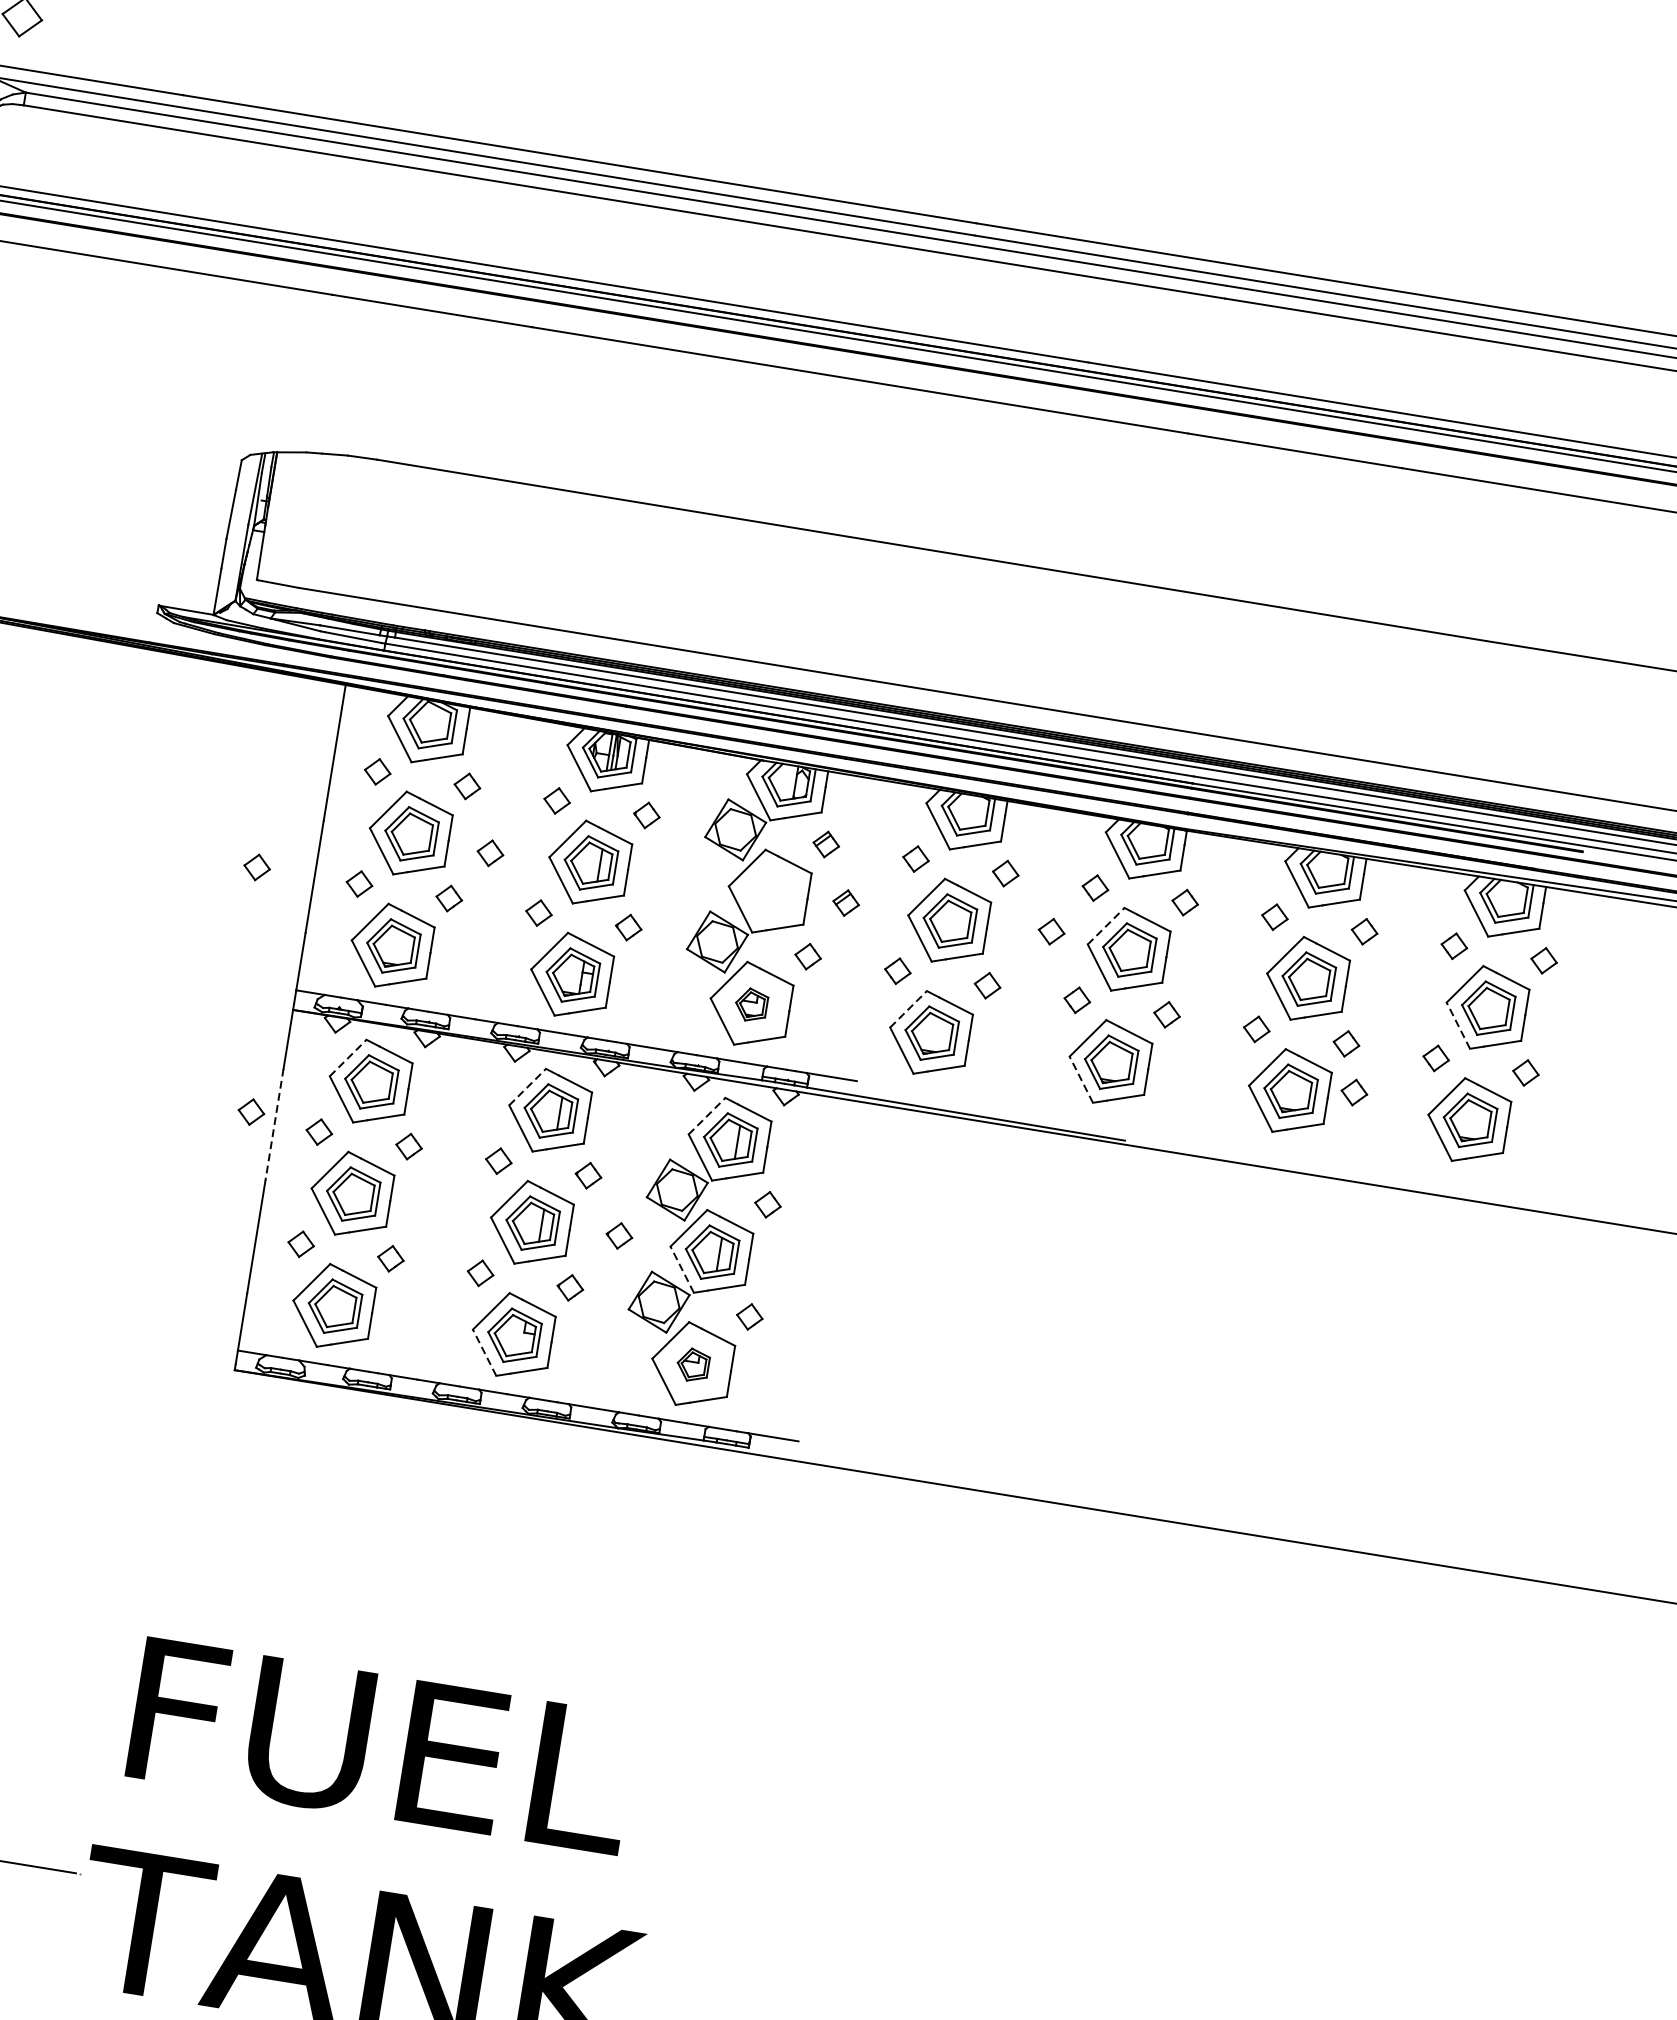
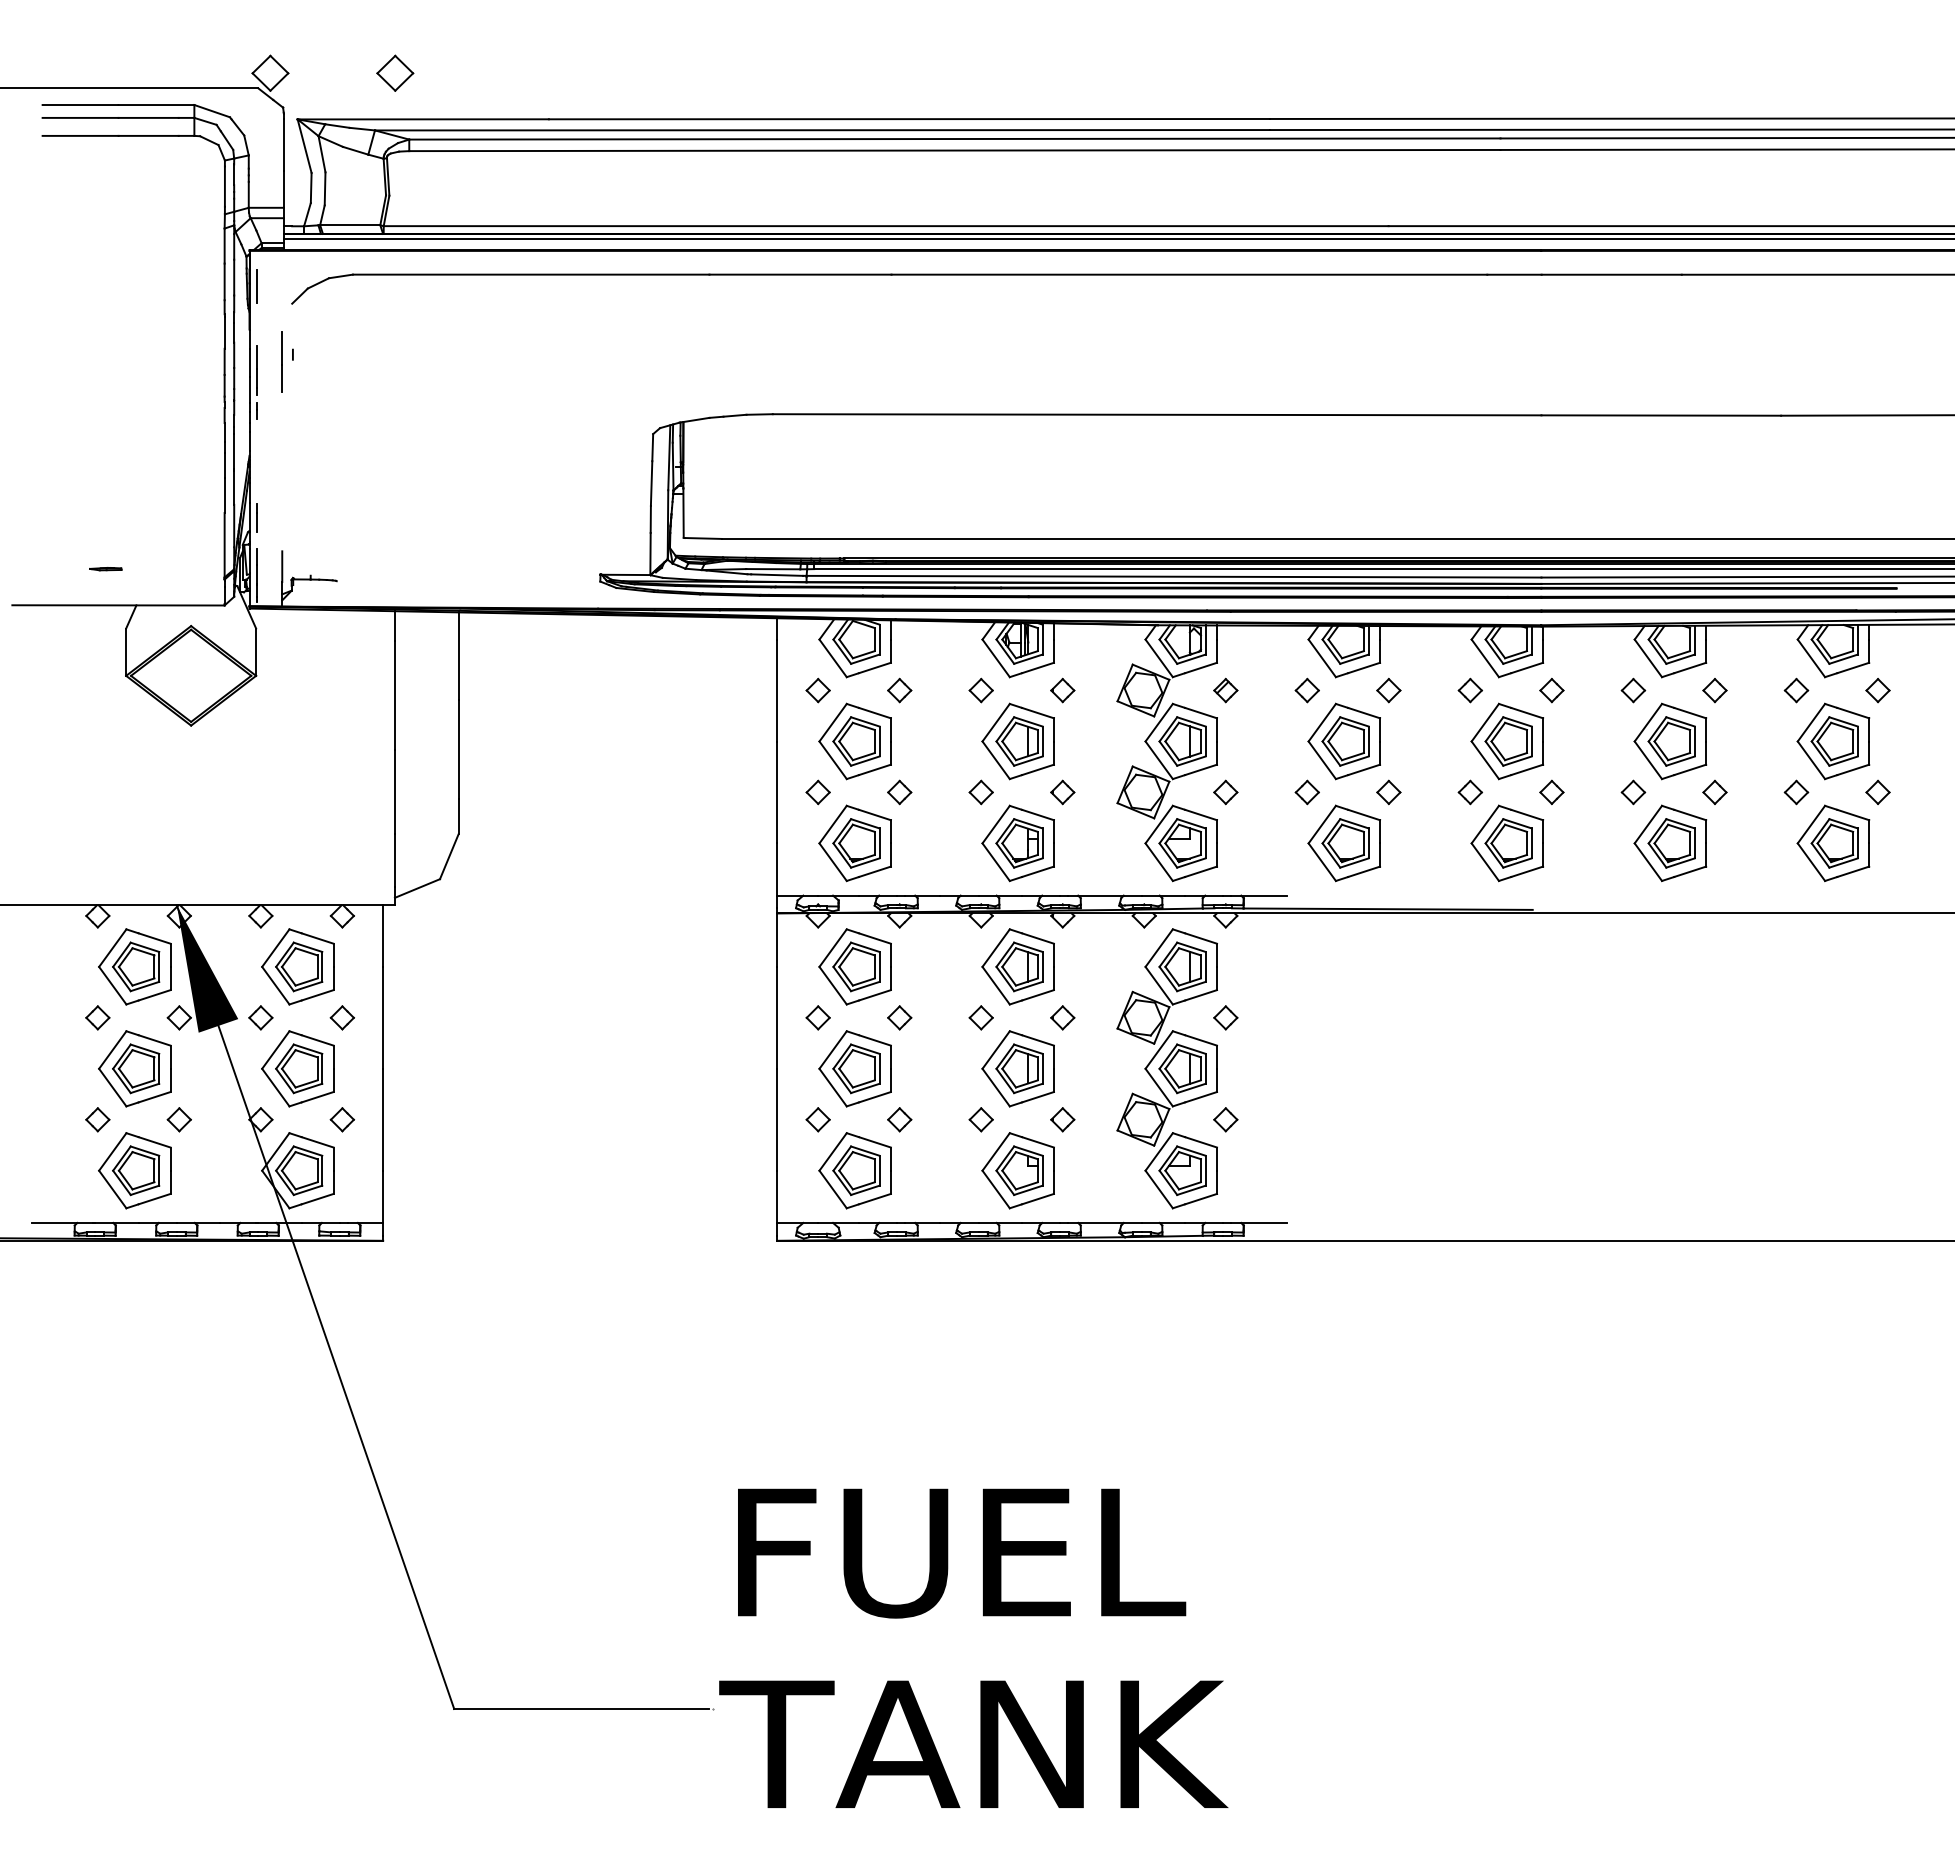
part: (490, 853) -> (929, 746), removed
part: (256, 867) -> (724, 792), removed
part: (769, 892) -> (1182, 741), added
part: (845, 903) -> (1251, 739), removed
line: (1106, 926) -> (1485, 722), dashed -> solid
part: (1051, 931) -> (1437, 735), removed
part: (751, 1005) -> (1182, 843), size x1.67
line: (908, 1009) -> (1322, 824), dashed -> solid
line: (1458, 1024) -> (1811, 759), dashed -> solid
line: (348, 1057) -> (833, 947), dashed -> solid
line: (1081, 1078) -> (1485, 861), dashed -> solid
line: (528, 1086) -> (996, 947), dashed -> solid
part: (1354, 1091) -> (1728, 833), removed
part: (250, 1111) -> (754, 1009), removed
line: (707, 1115) -> (1159, 947), dashed -> solid
line: (274, 1124) -> (777, 1017), dashed -> solid
part: (619, 1235) -> (1098, 1066), removed
line: (681, 1269) -> (1158, 1087), dashed -> solid
line: (483, 1352) -> (995, 1189), dashed -> solid
part: (693, 1365) -> (1182, 1170), size x1.67

